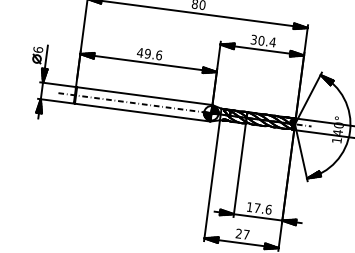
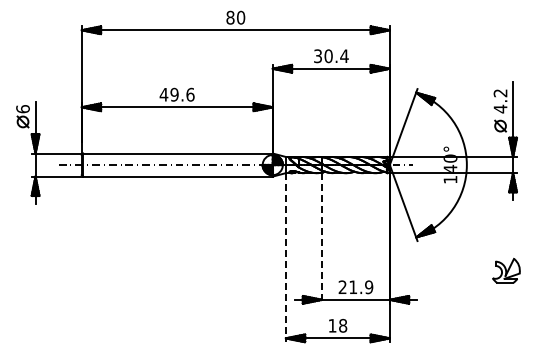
line: (239, 170) -> (322, 238), solid -> dashed
line: (211, 180) -> (285, 257), solid -> dashed
text: (258, 208) -> (355, 287), 17.6 -> 21.9
text: (242, 233) -> (337, 325), 27 -> 18

